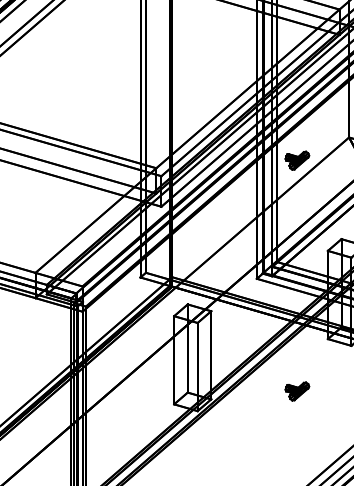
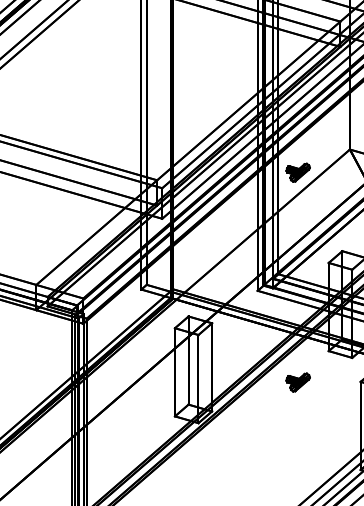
part: (296, 391) -> (297, 382), moved

